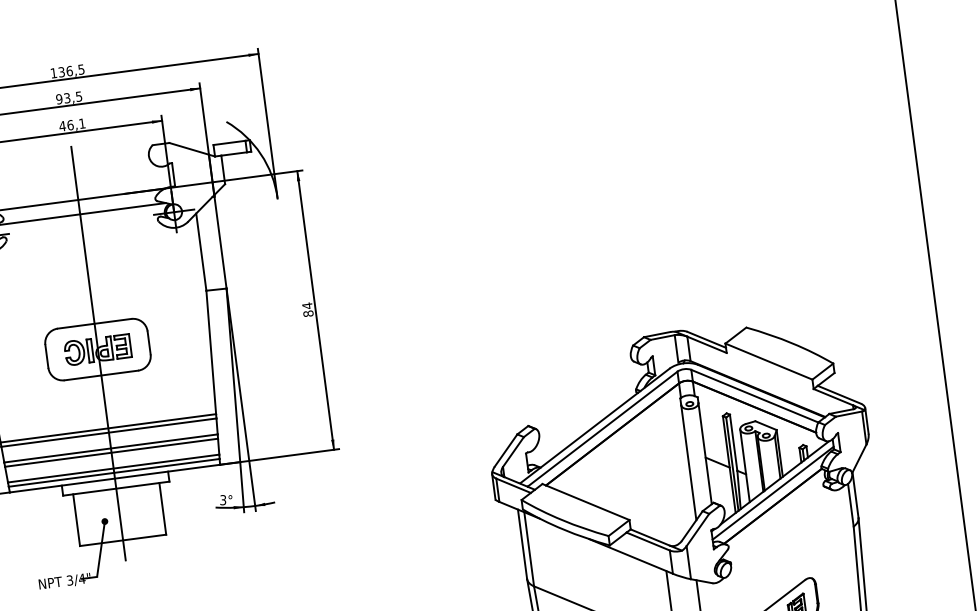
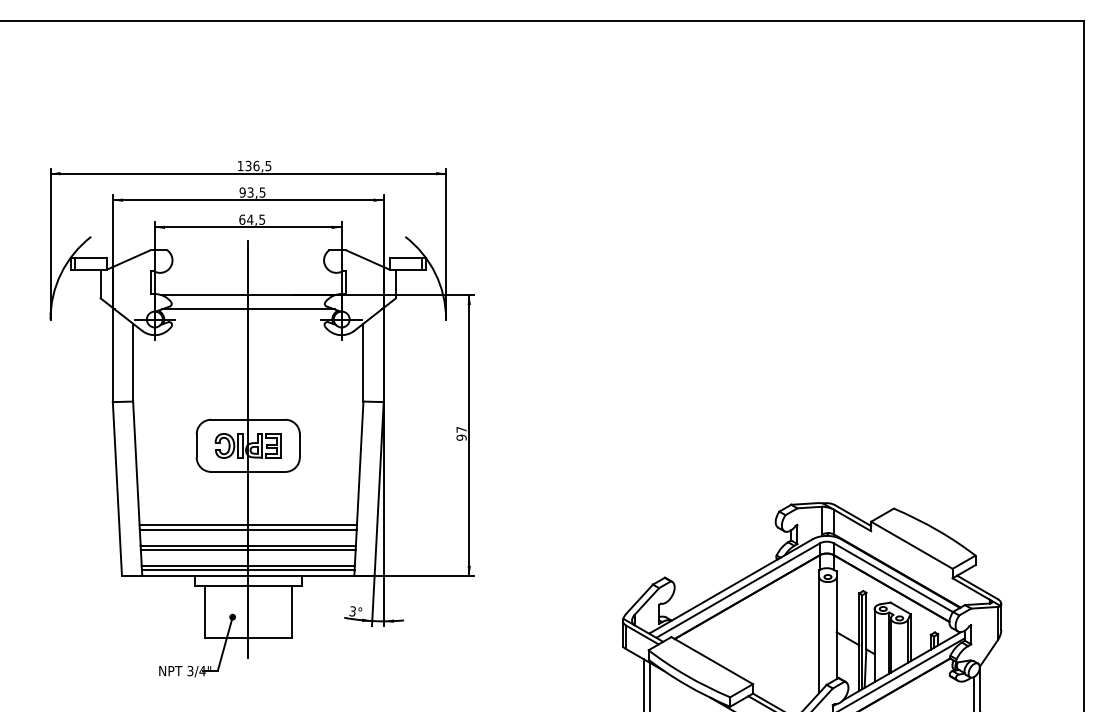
text: (72, 124) -> (252, 219), 46,1 -> 64,5
text: (307, 309) -> (461, 433), 84 -> 97

